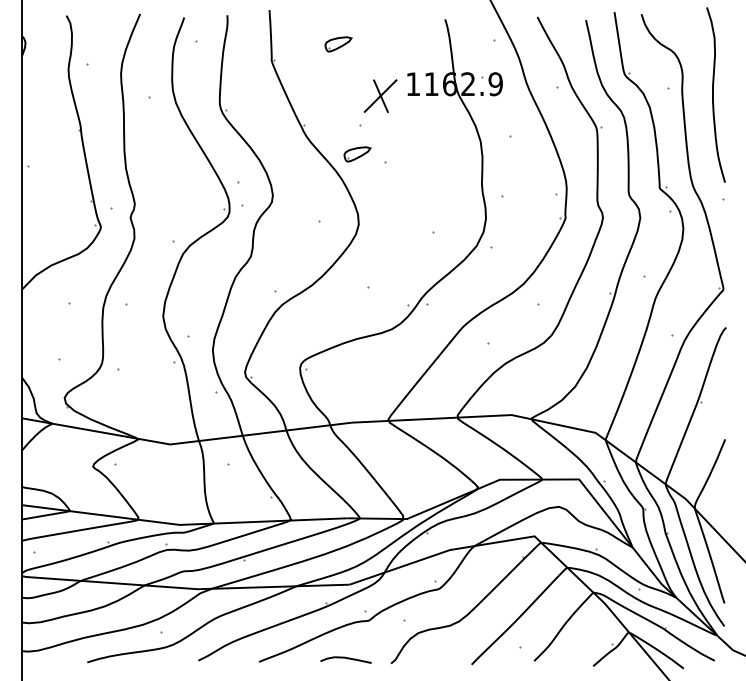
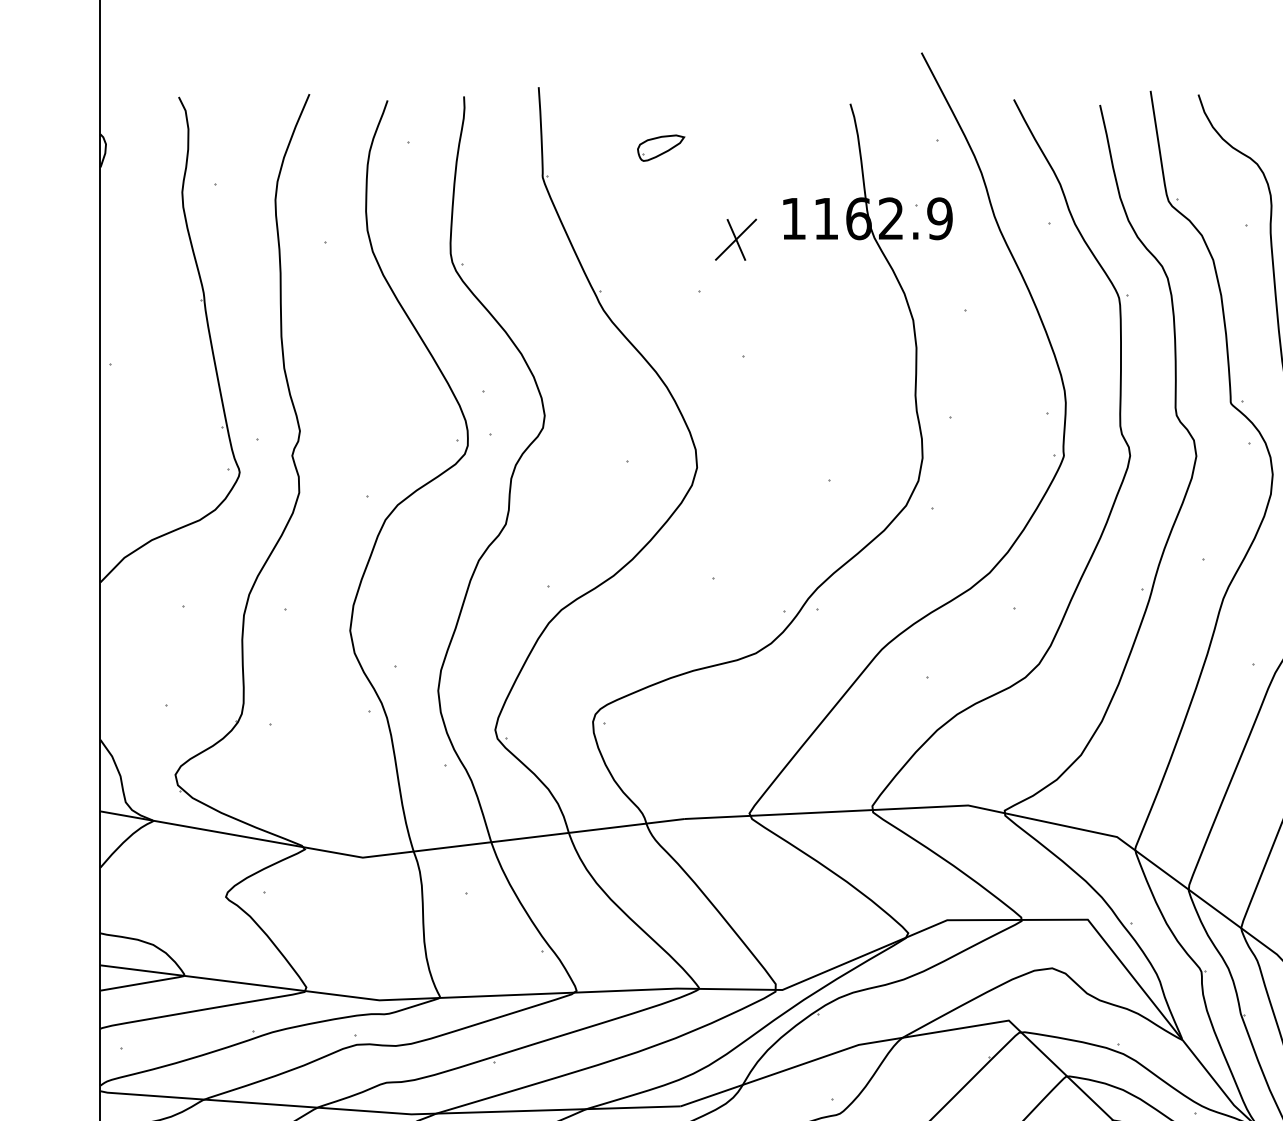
part: (380, 95) -> (735, 238), size x0.71
part: (357, 154) -> (694, 343), removed

